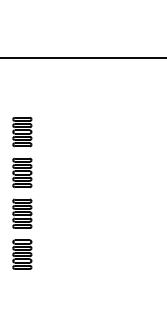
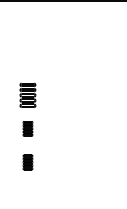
part: (22, 132) -> (28, 62), removed
part: (22, 213) -> (28, 128), size x0.6
part: (22, 254) -> (28, 162), size x0.6

